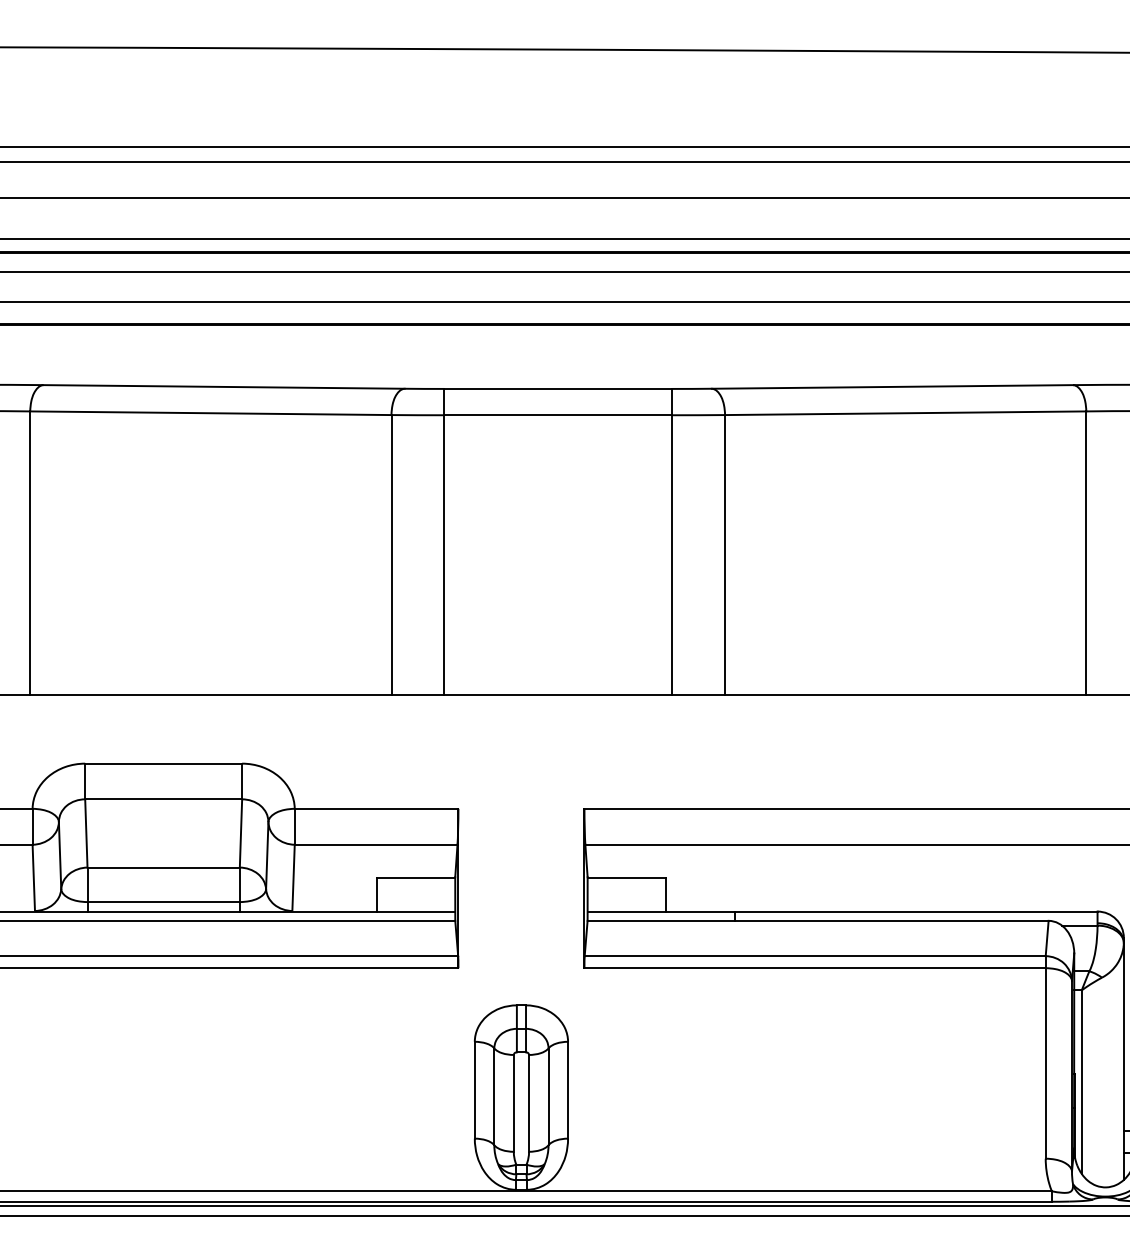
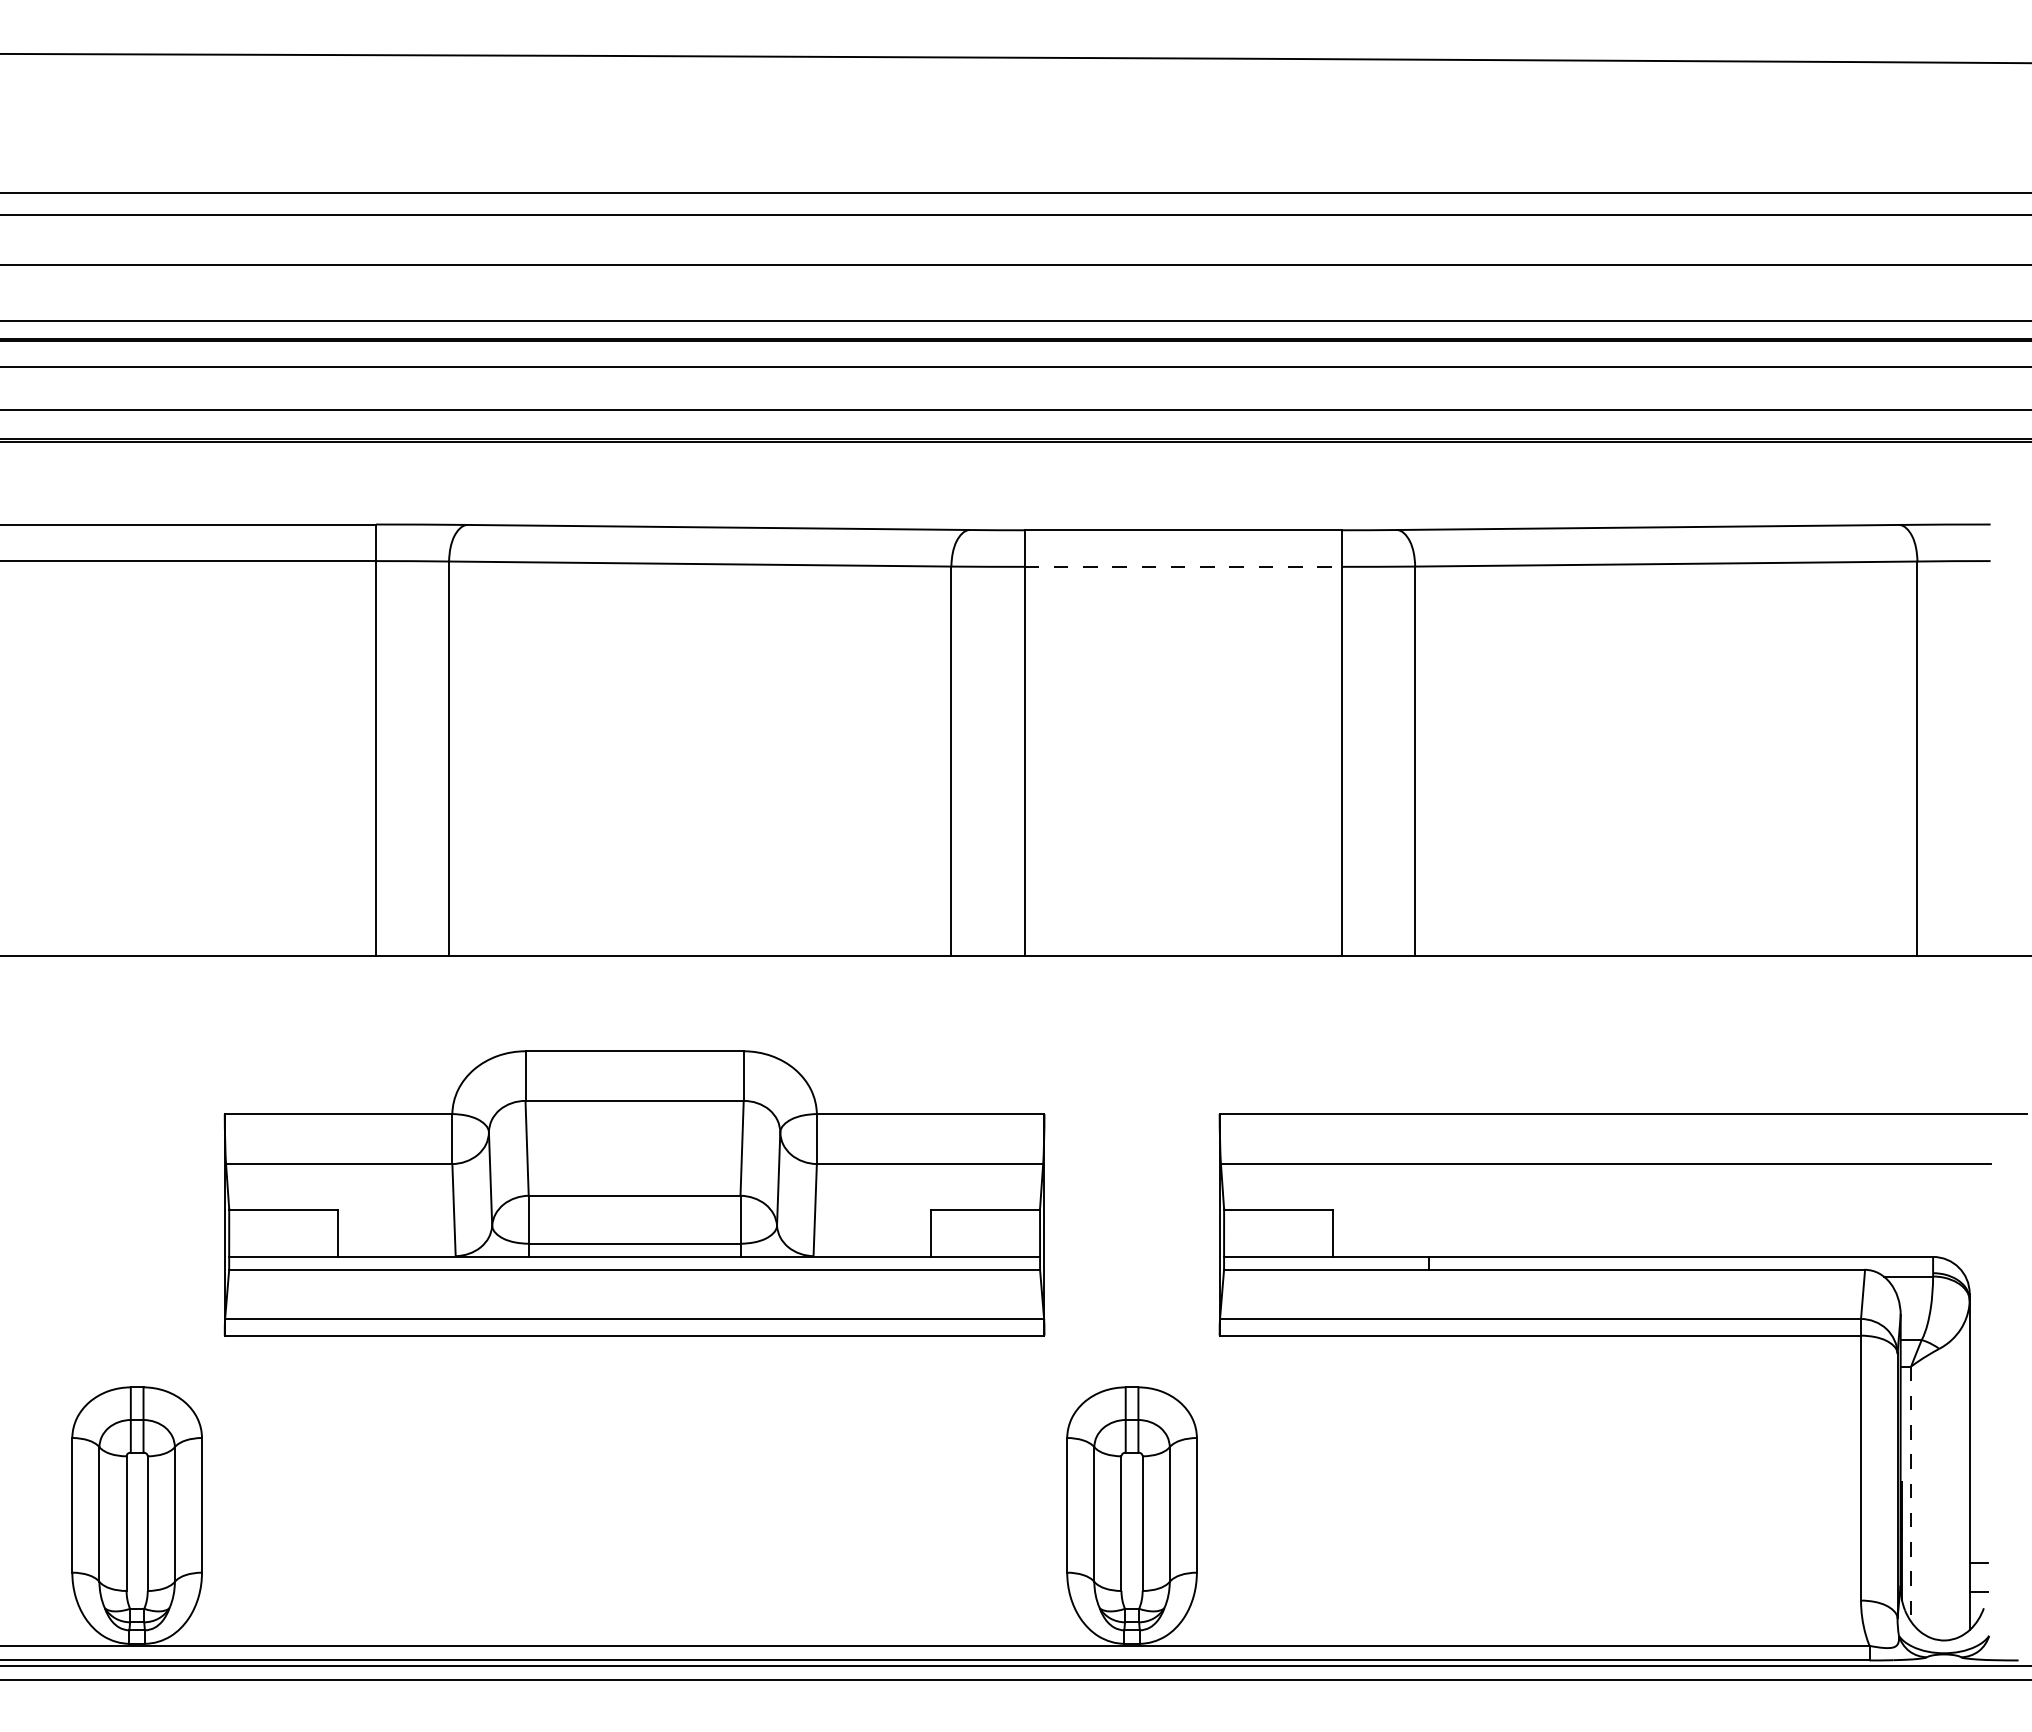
line: (558, 415) -> (1183, 566), solid -> dashed
line: (1082, 1082) -> (1911, 1494), solid -> dashed

